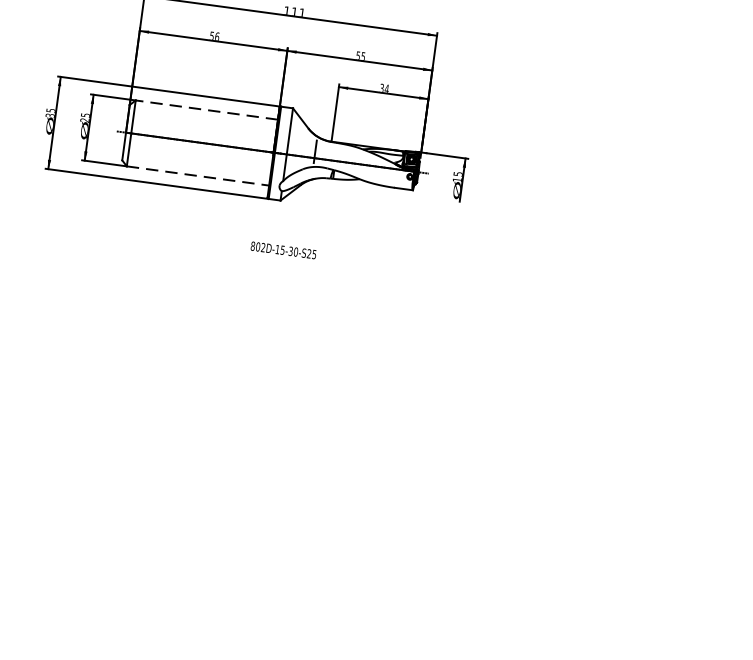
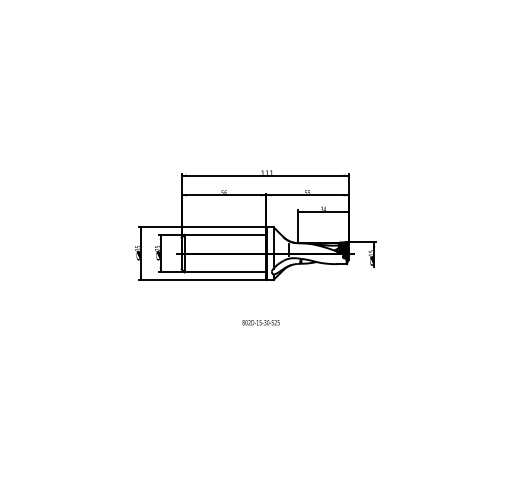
line: (207, 109) -> (225, 234), dashed -> solid
line: (198, 176) -> (225, 272), dashed -> solid
text: (282, 249) -> (260, 322), moved

